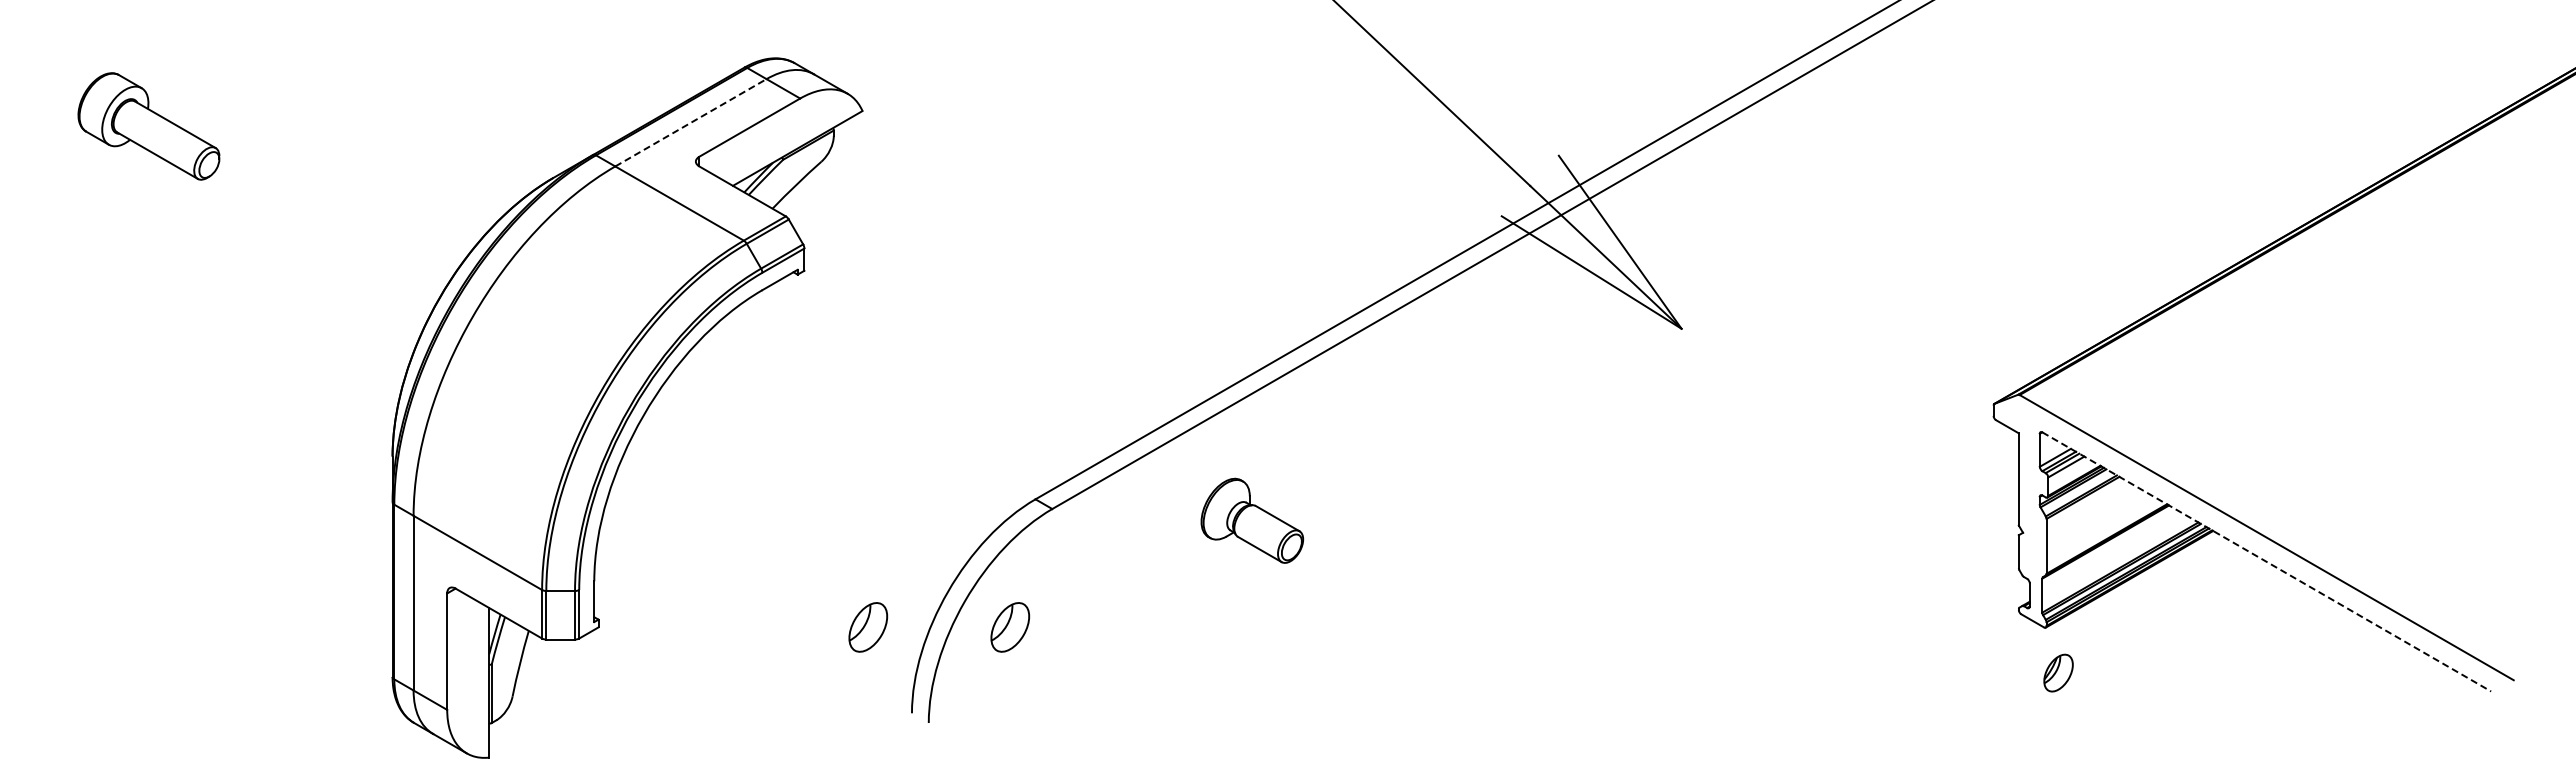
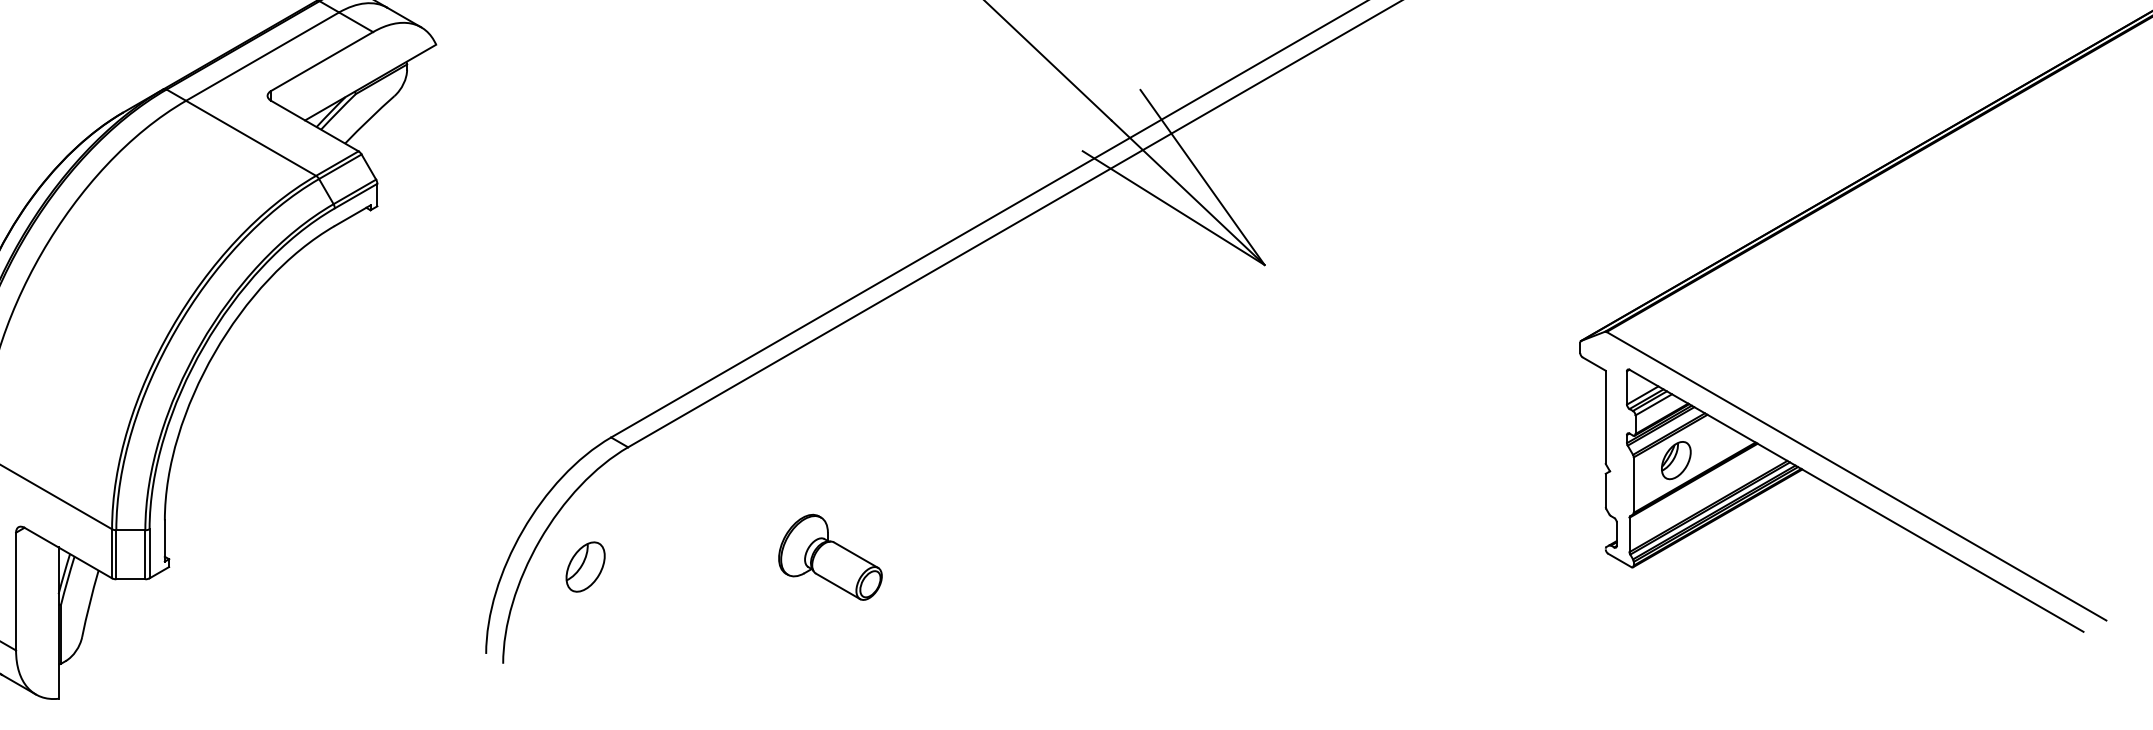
line: (691, 122) -> (263, 56), dashed -> solid
part: (1252, 520) -> (830, 557), moved
line: (2267, 562) -> (1857, 501), dashed -> solid
part: (868, 627) -> (442, 567), removed
part: (2058, 672) -> (1676, 459), moved

